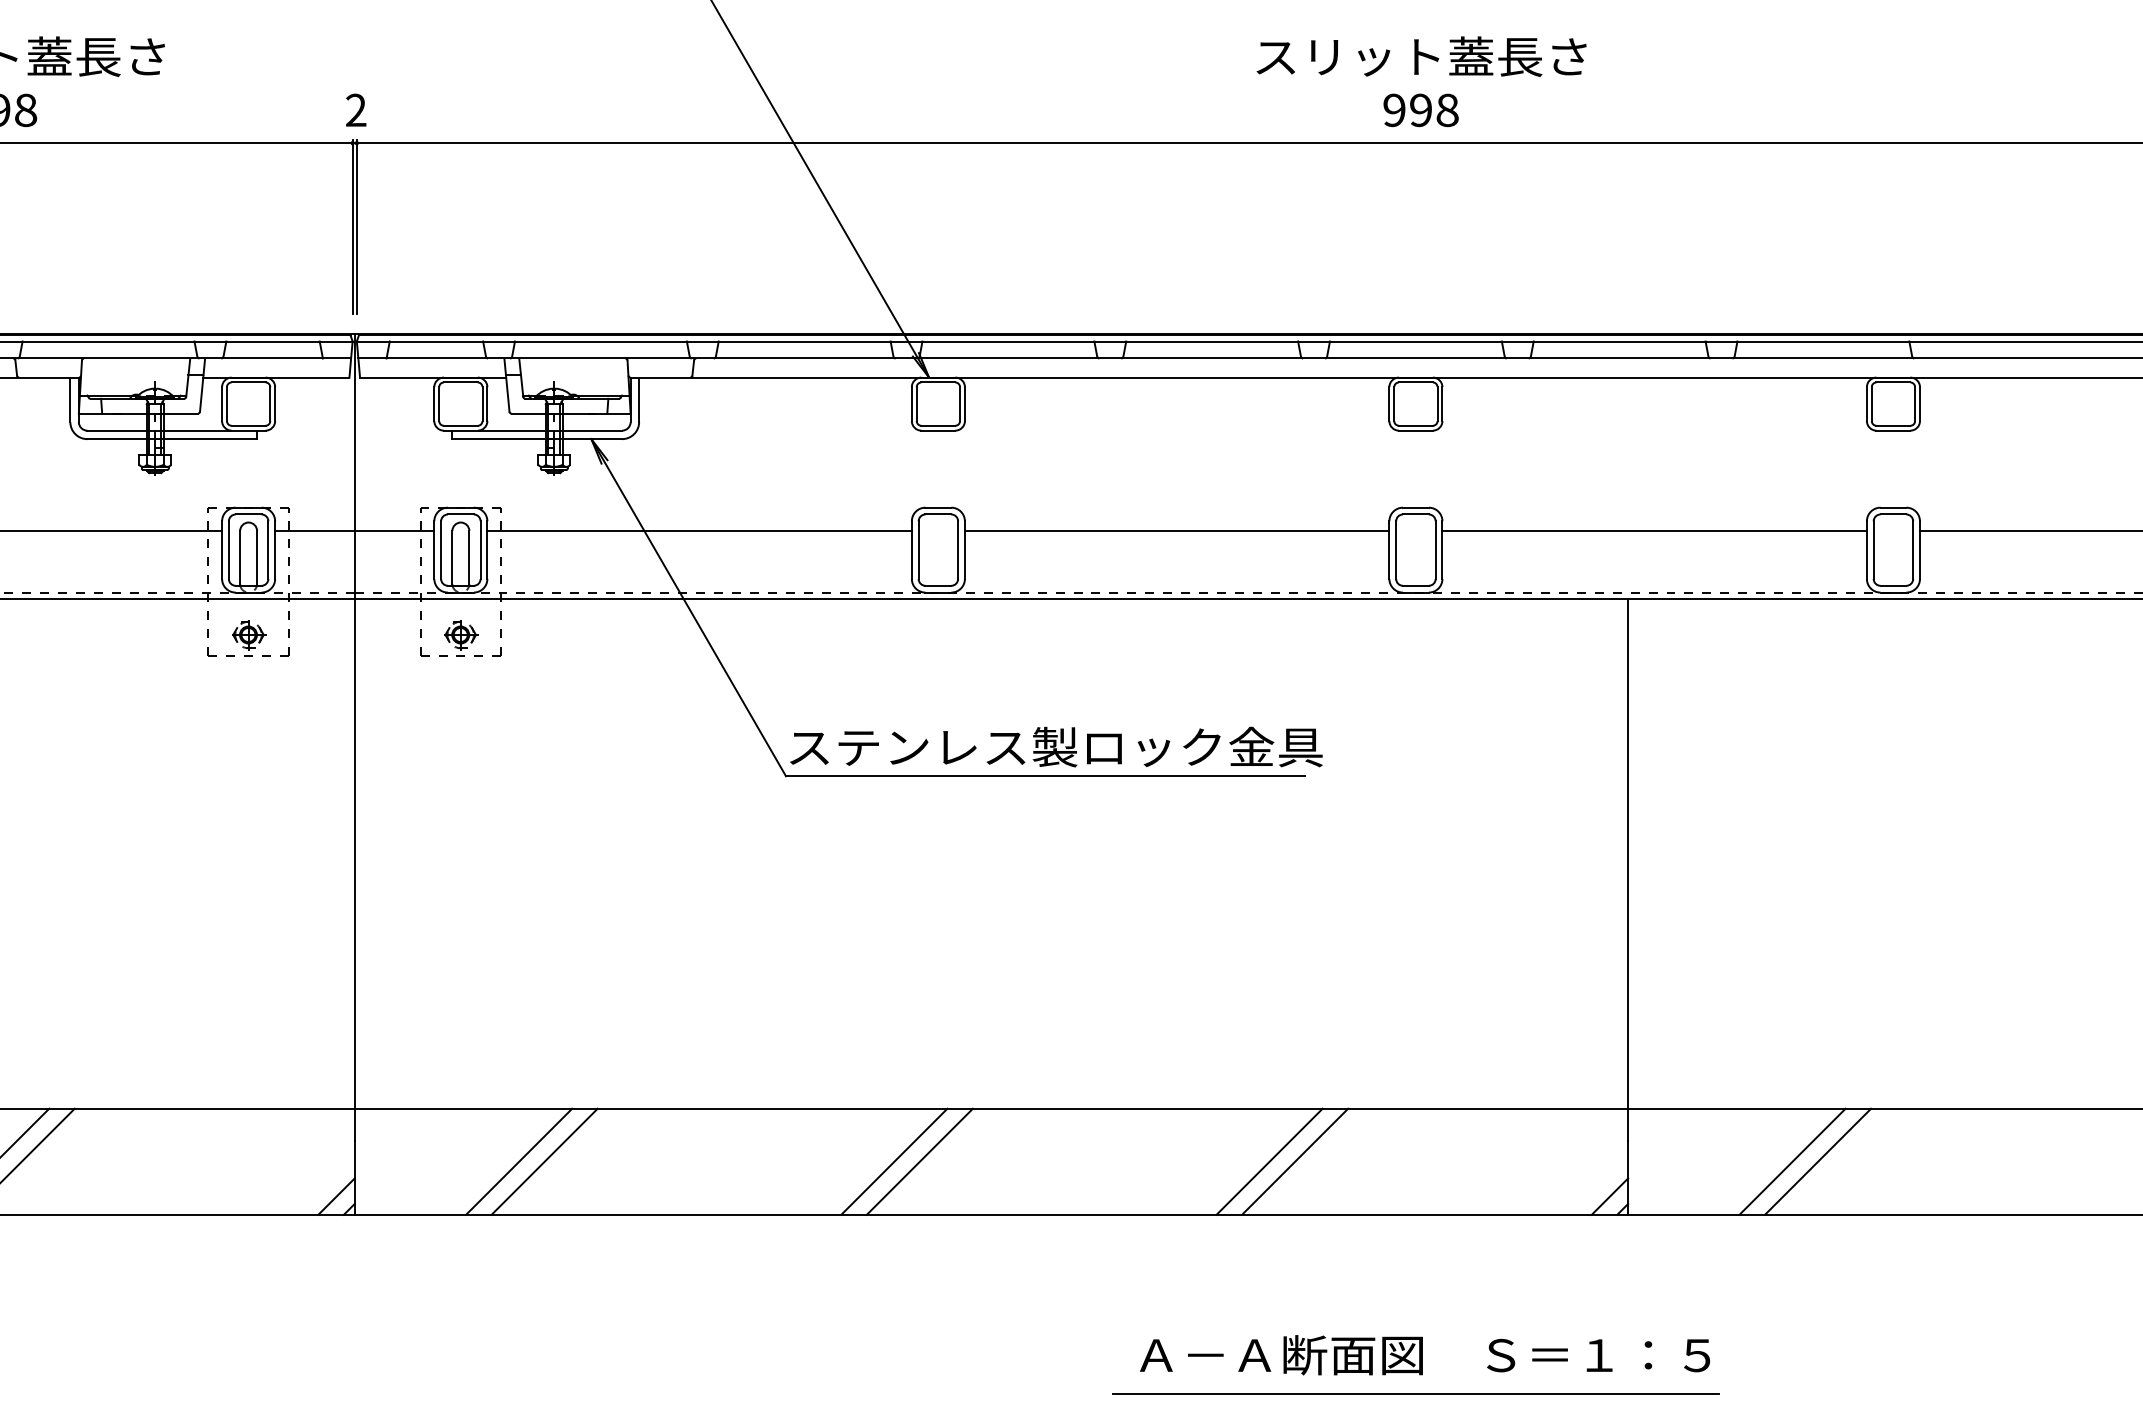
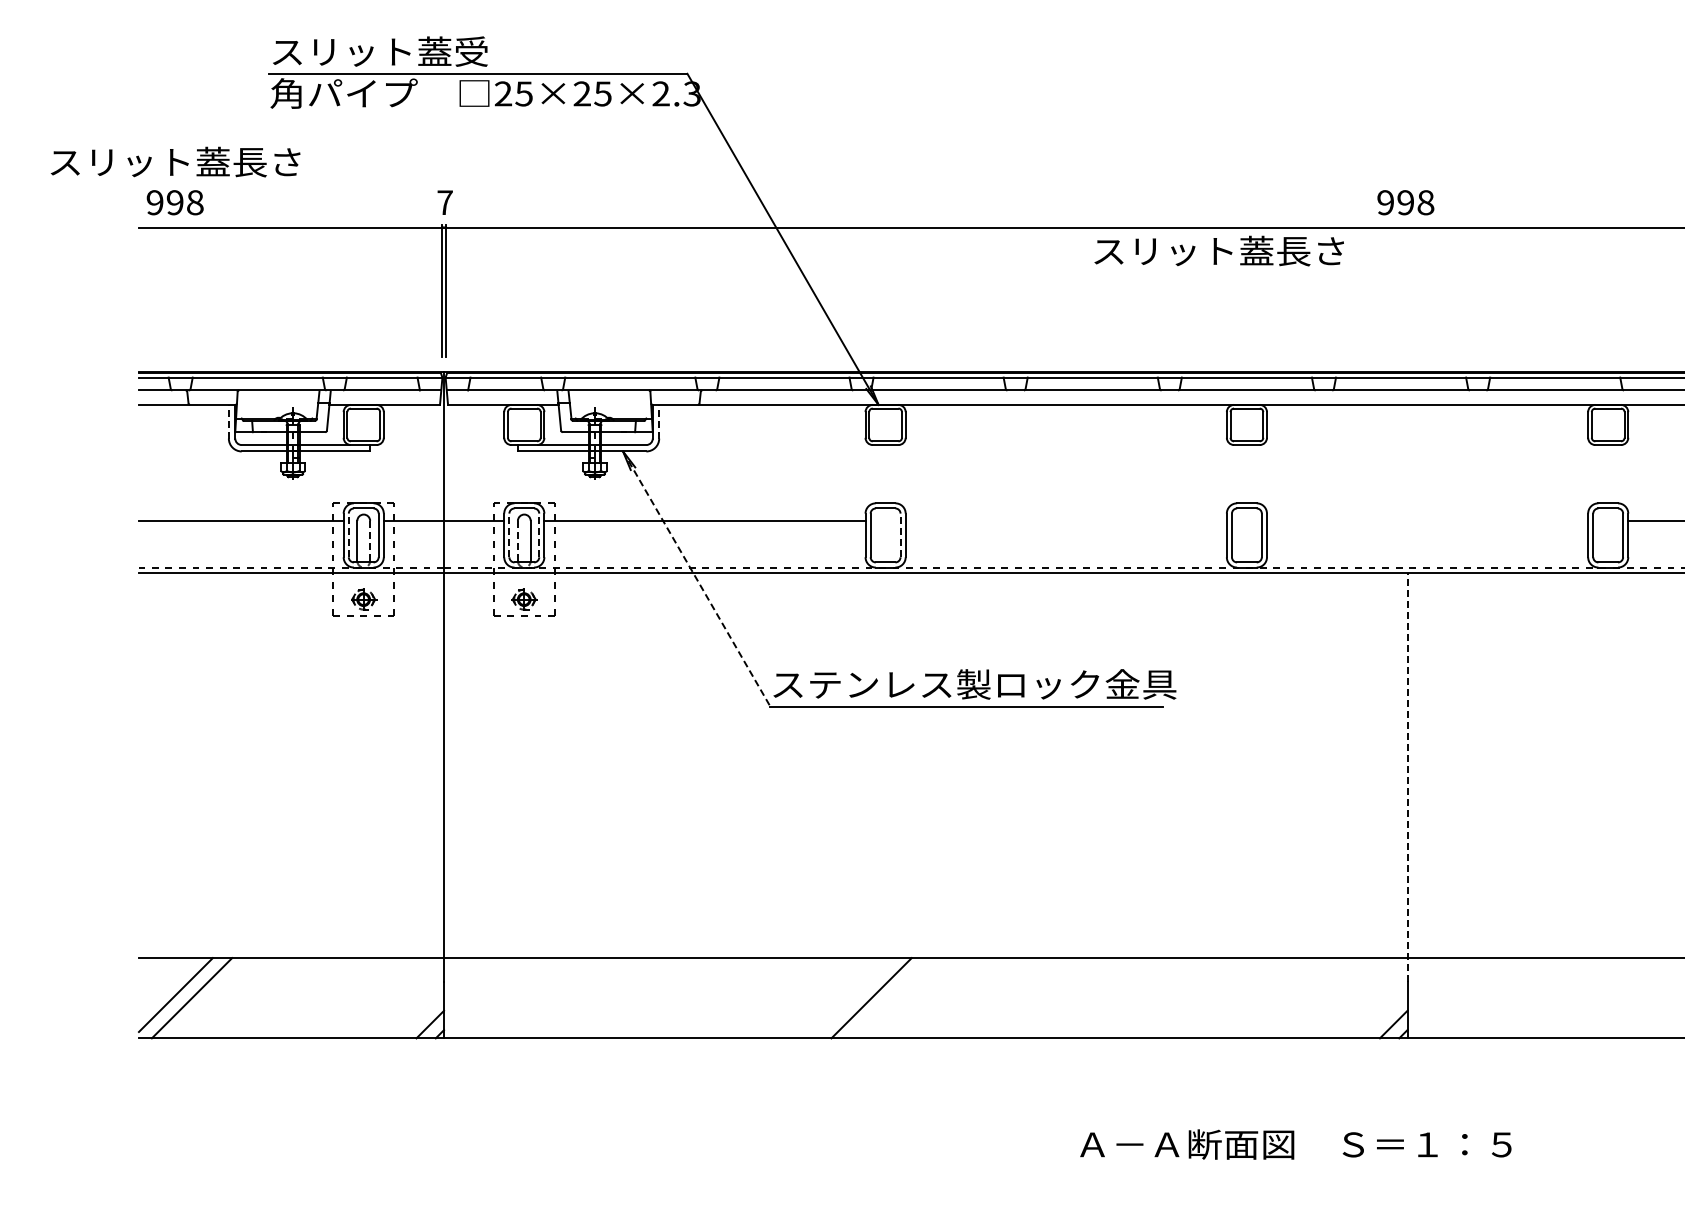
text: (1420, 55) -> (1218, 250), moved
text: (355, 110) -> (444, 202), 2 -> 7
text: (1420, 110) -> (1405, 202), moved
line: (69, 399) -> (228, 421), solid -> dashed
line: (639, 399) -> (659, 421), solid -> dashed
line: (1176, 531) -> (1065, 521), removed
line: (1654, 531) -> (1427, 521), removed
line: (228, 550) -> (348, 535), solid -> dashed
line: (441, 550) -> (509, 535), solid -> dashed
line: (480, 550) -> (539, 535), solid -> dashed
line: (958, 550) -> (900, 535), solid -> dashed
line: (257, 556) -> (370, 540), solid -> dashed
line: (451, 556) -> (517, 540), solid -> dashed
line: (688, 608) -> (696, 579), solid -> dashed
line: (1628, 870) -> (1407, 777), solid -> dashed
line: (519, 1162) -> (568, 998), removed
line: (544, 1162) -> (587, 998), removed
line: (894, 1162) -> (852, 998), removed
line: (1269, 1162) -> (1136, 998), removed
line: (1295, 1162) -> (1155, 998), removed
line: (1792, 1162) -> (1531, 998), removed
line: (1818, 1162) -> (1551, 998), removed
text: (1424, 1355) -> (1295, 1144), moved
line: (1415, 1393) -> (1246, 1173), removed

